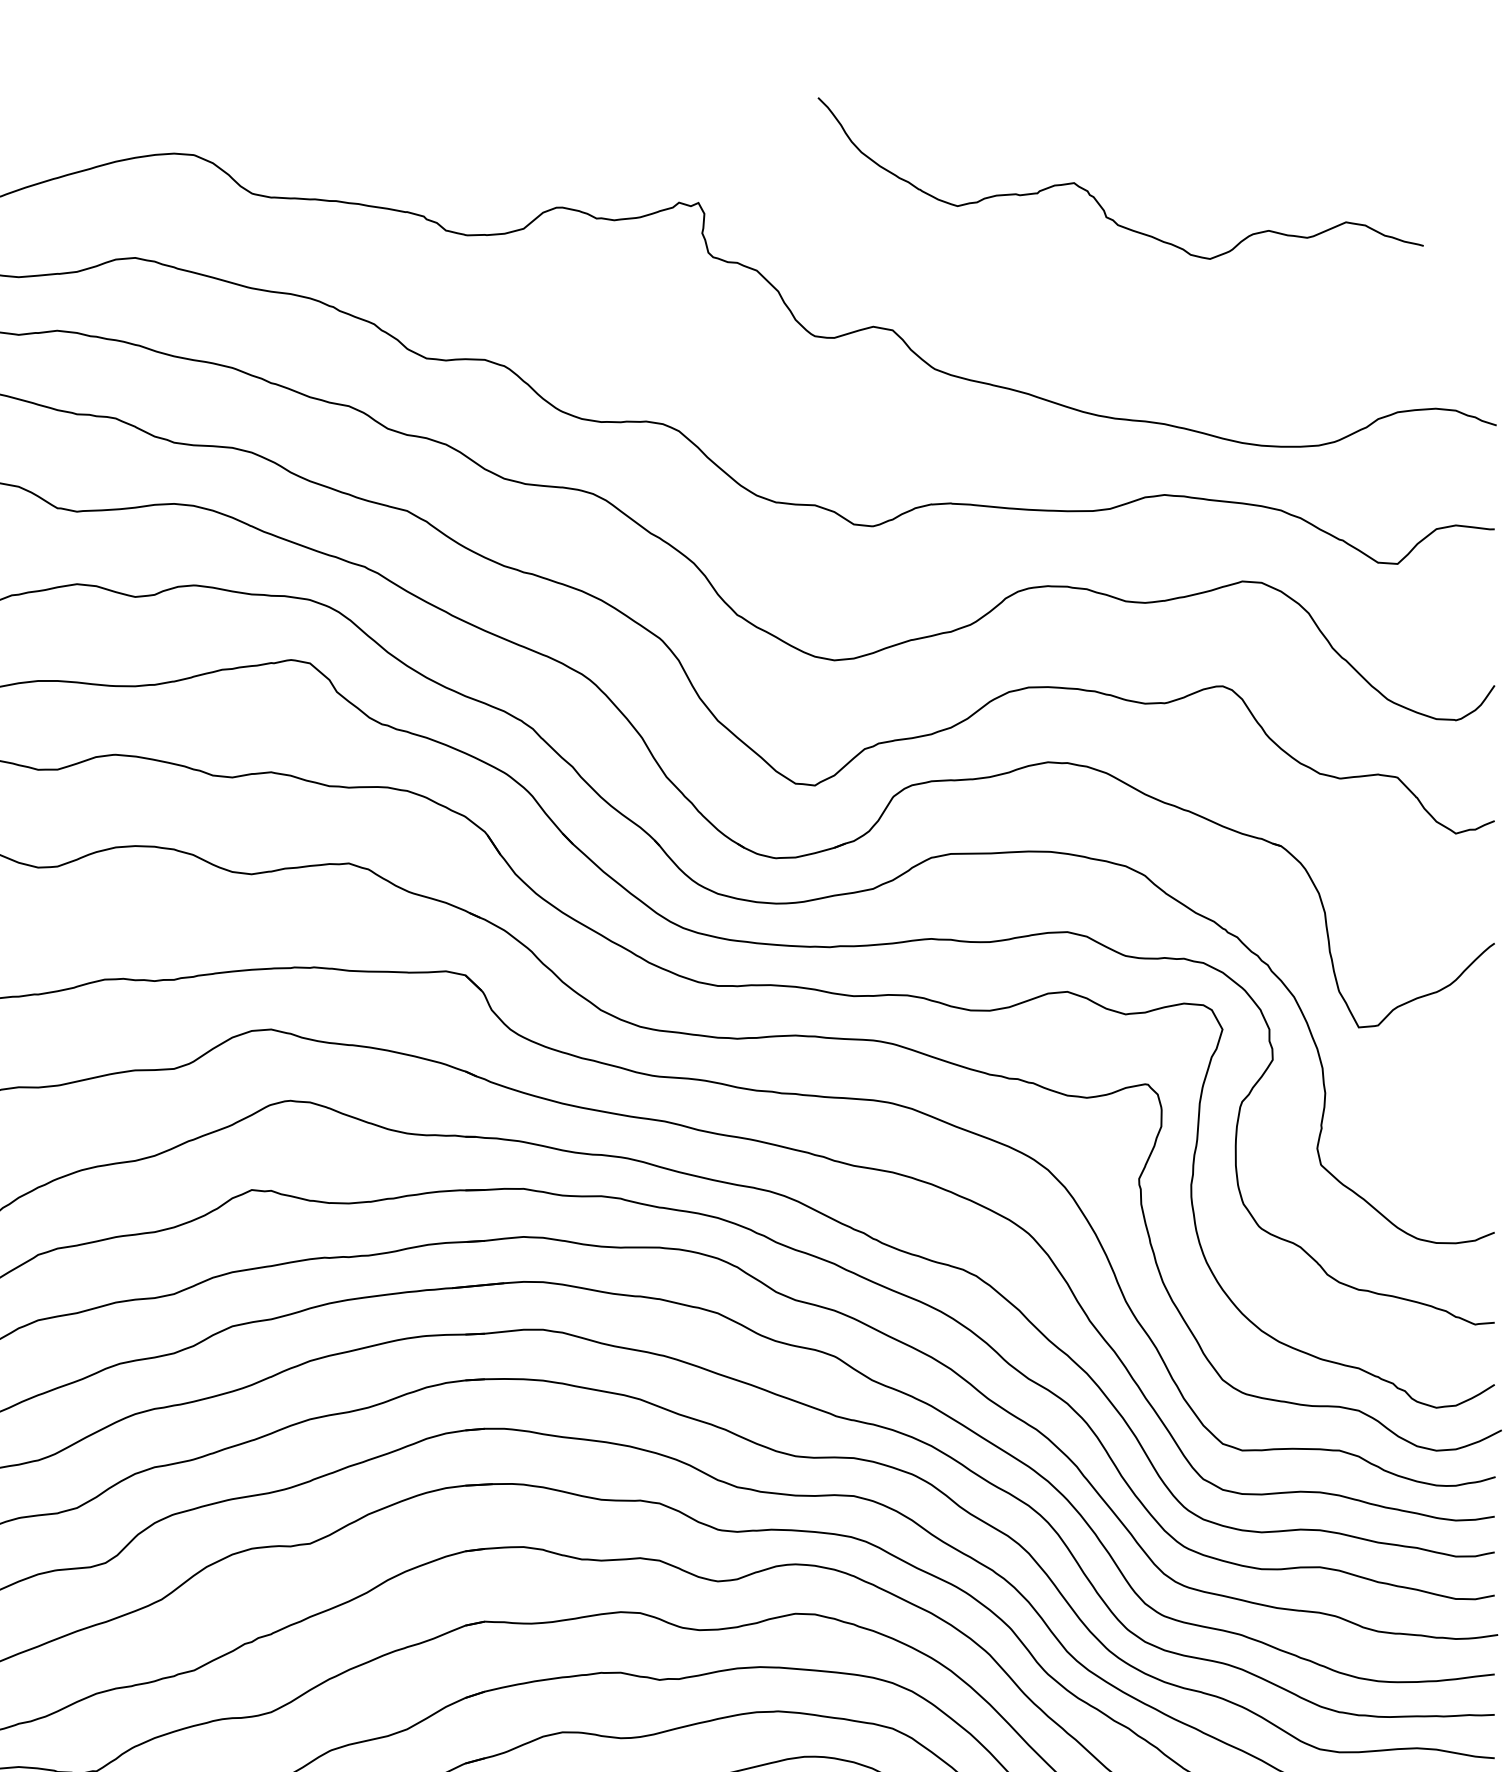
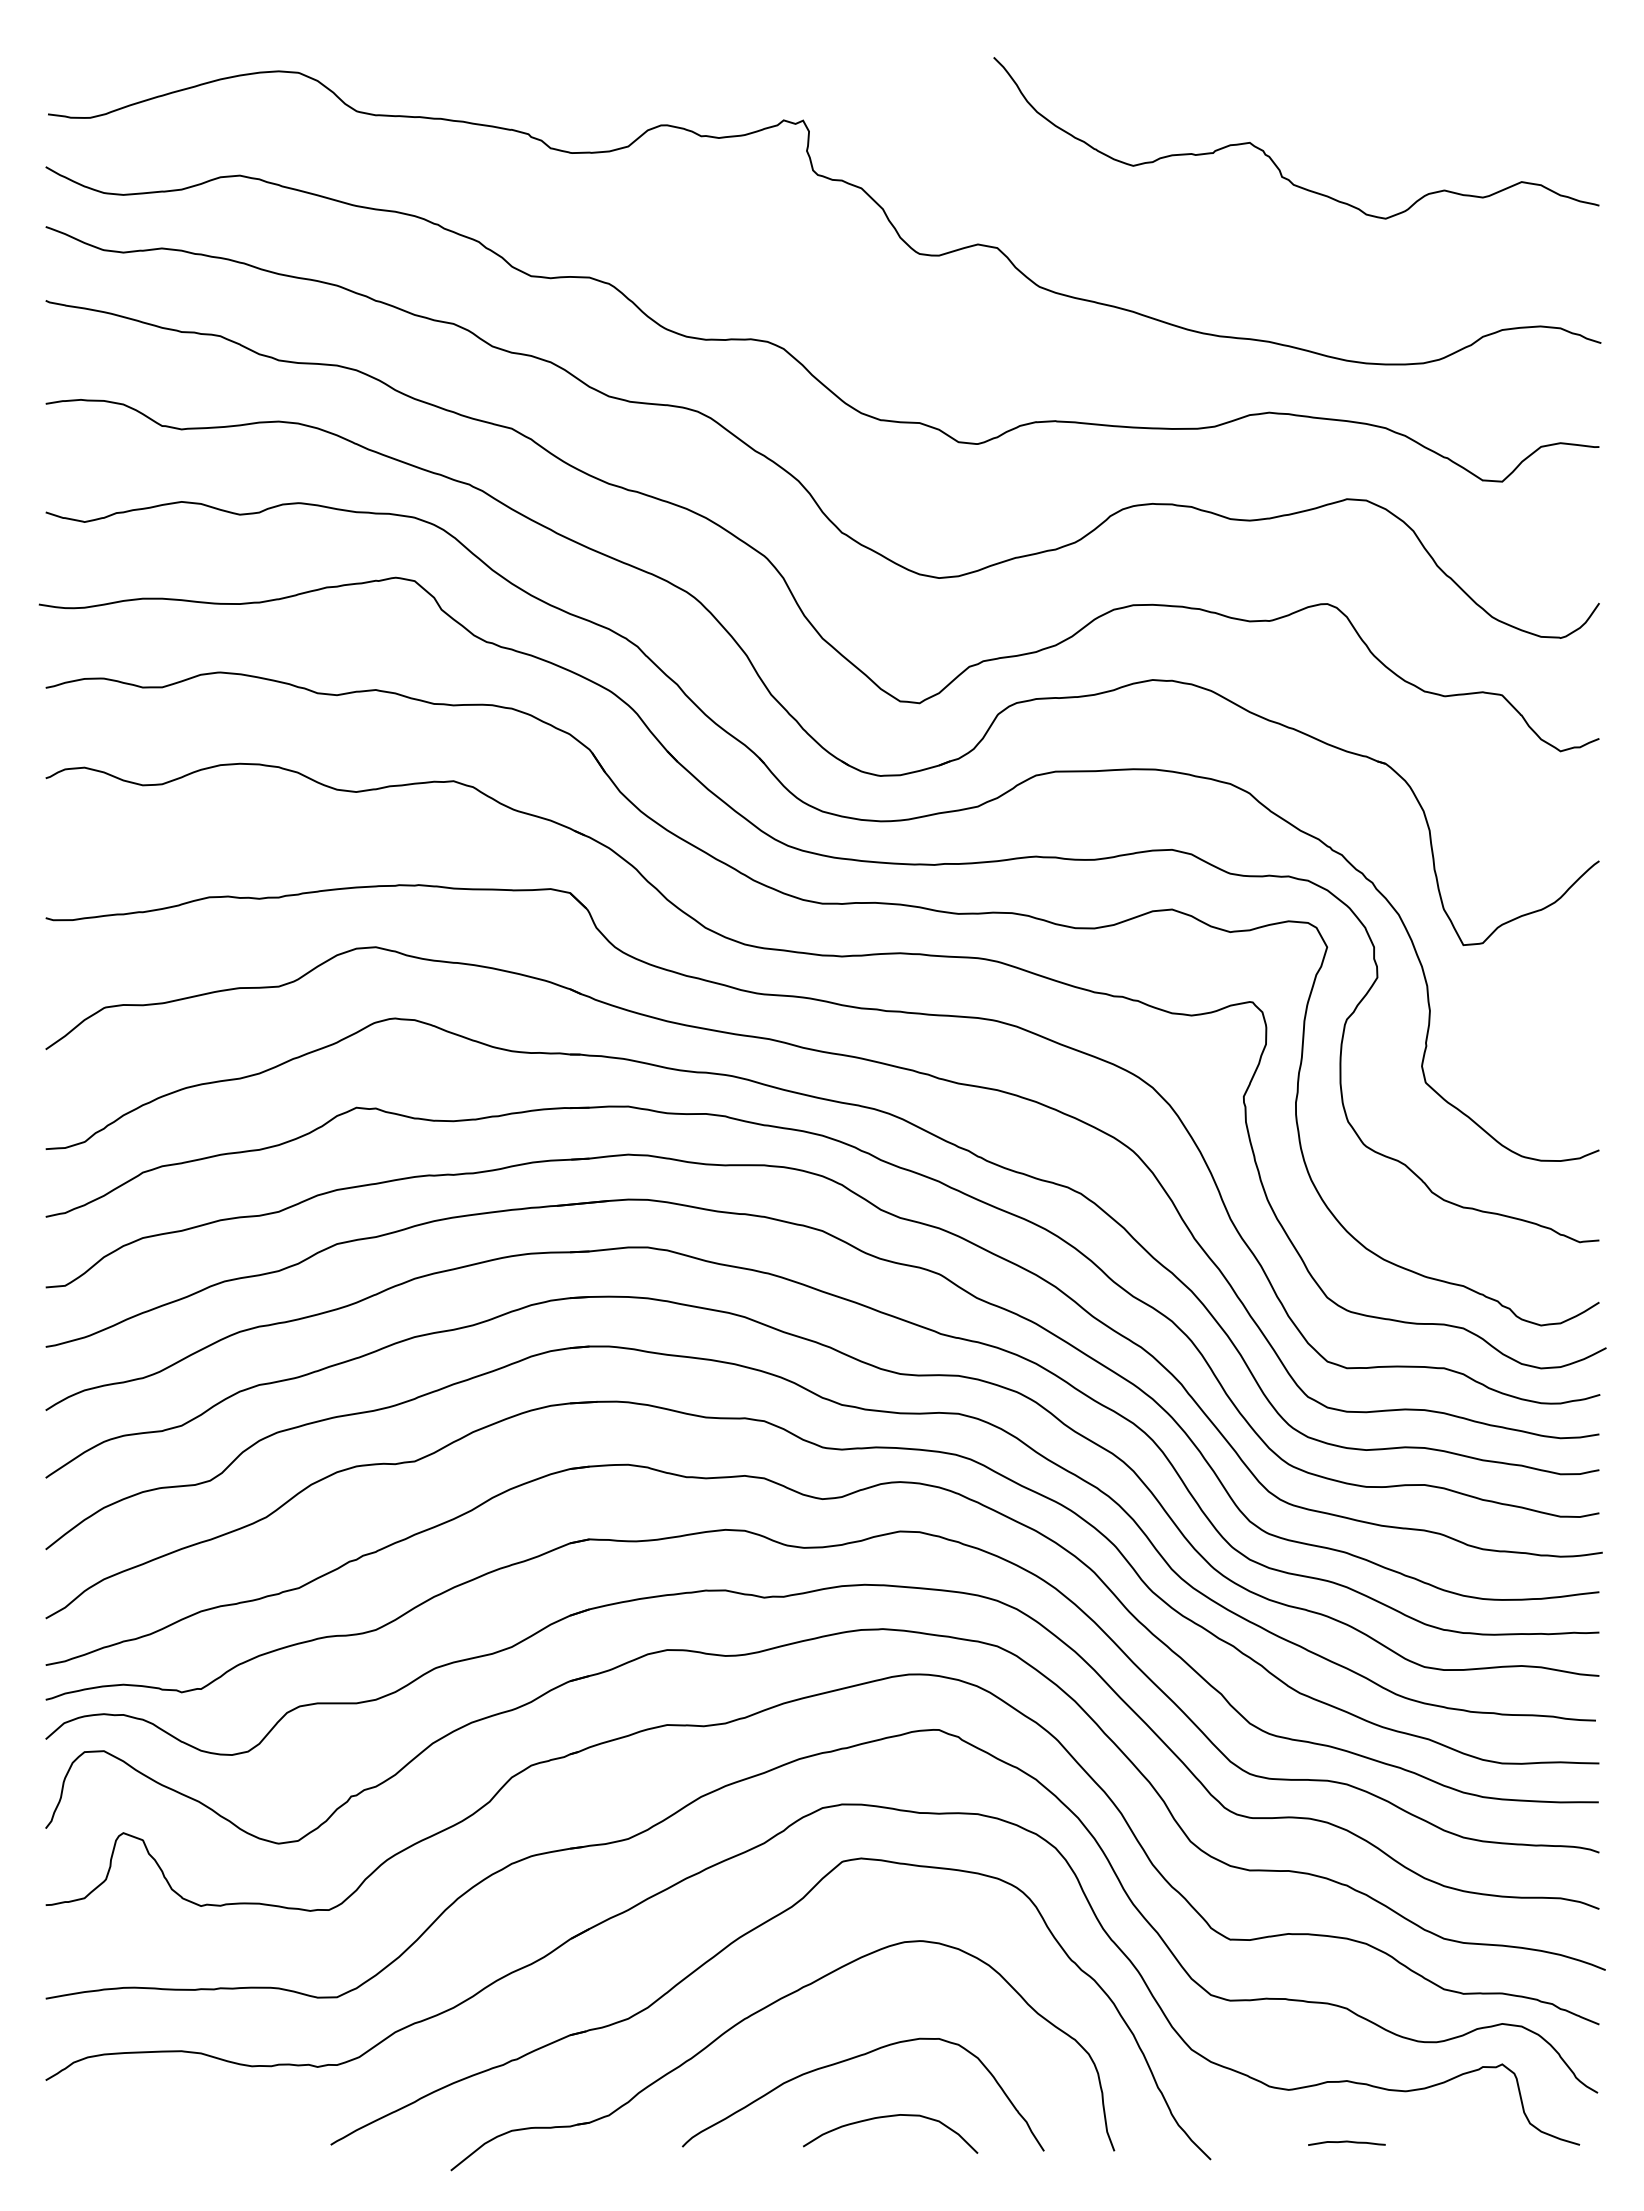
curve: (1094, 196) -> (1270, 156), moved

